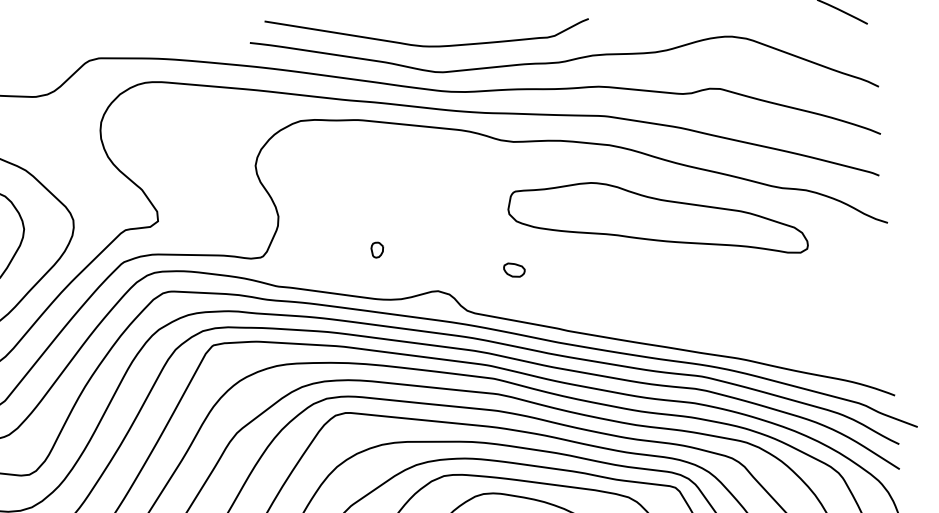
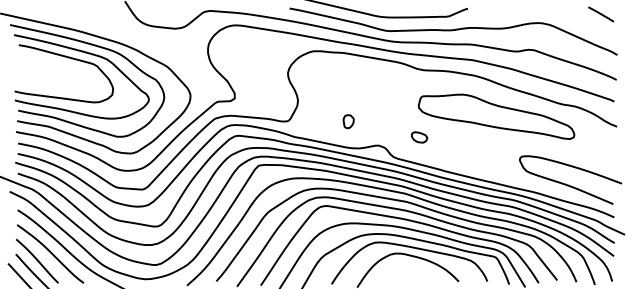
part: (377, 249) -> (348, 121), size x1.67
part: (514, 270) -> (419, 137), size x1.43
curve: (803, 339) -> (568, 184), added

